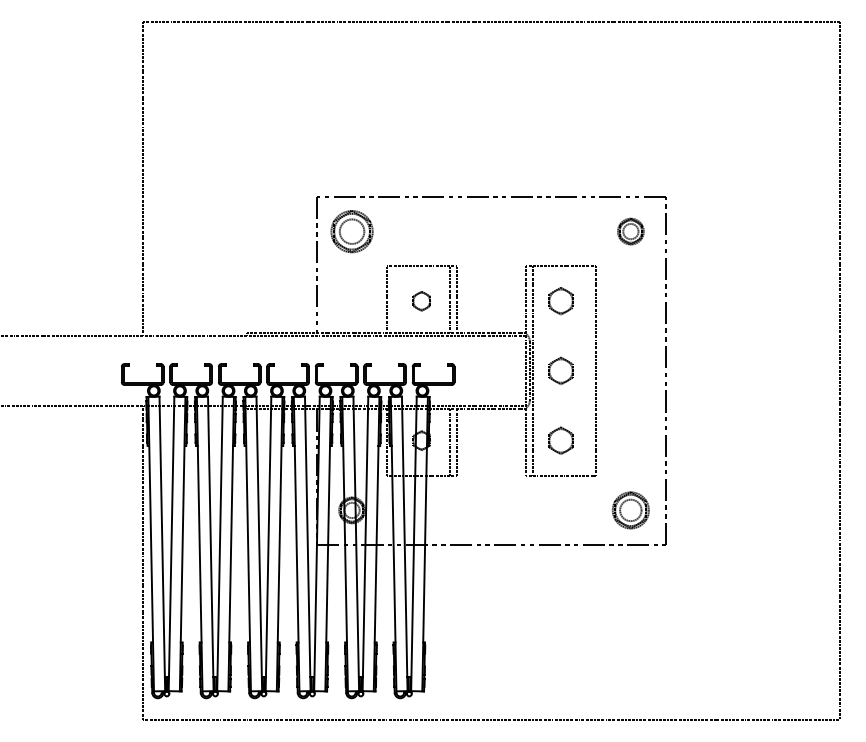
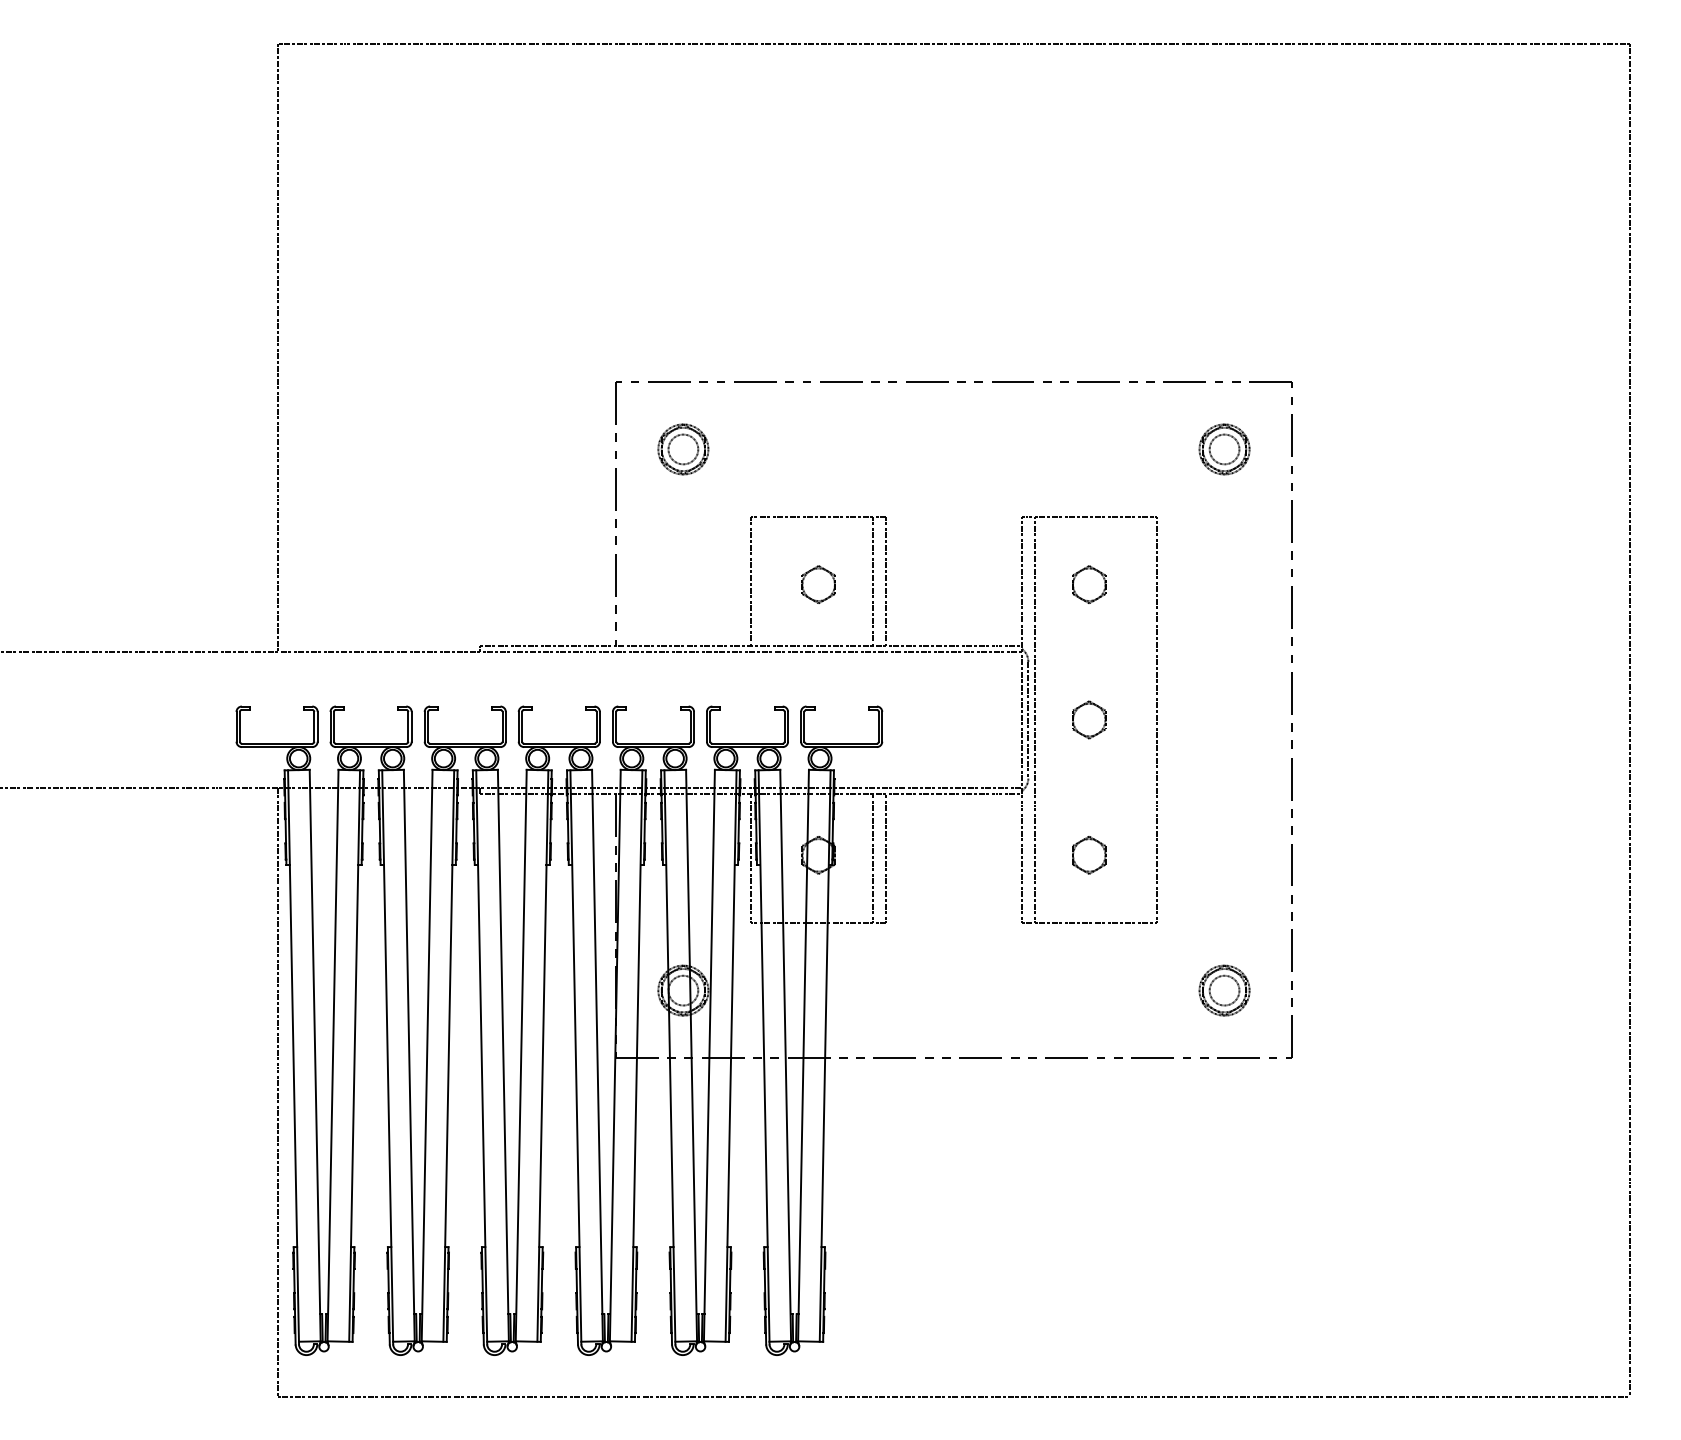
part: (351, 231) -> (682, 449), size x0.62
part: (561, 301) -> (1089, 585), size x0.71
part: (561, 370) -> (1089, 719), size x0.71
part: (561, 440) -> (1089, 854), size x0.71
part: (630, 510) -> (1223, 990), size x0.71

